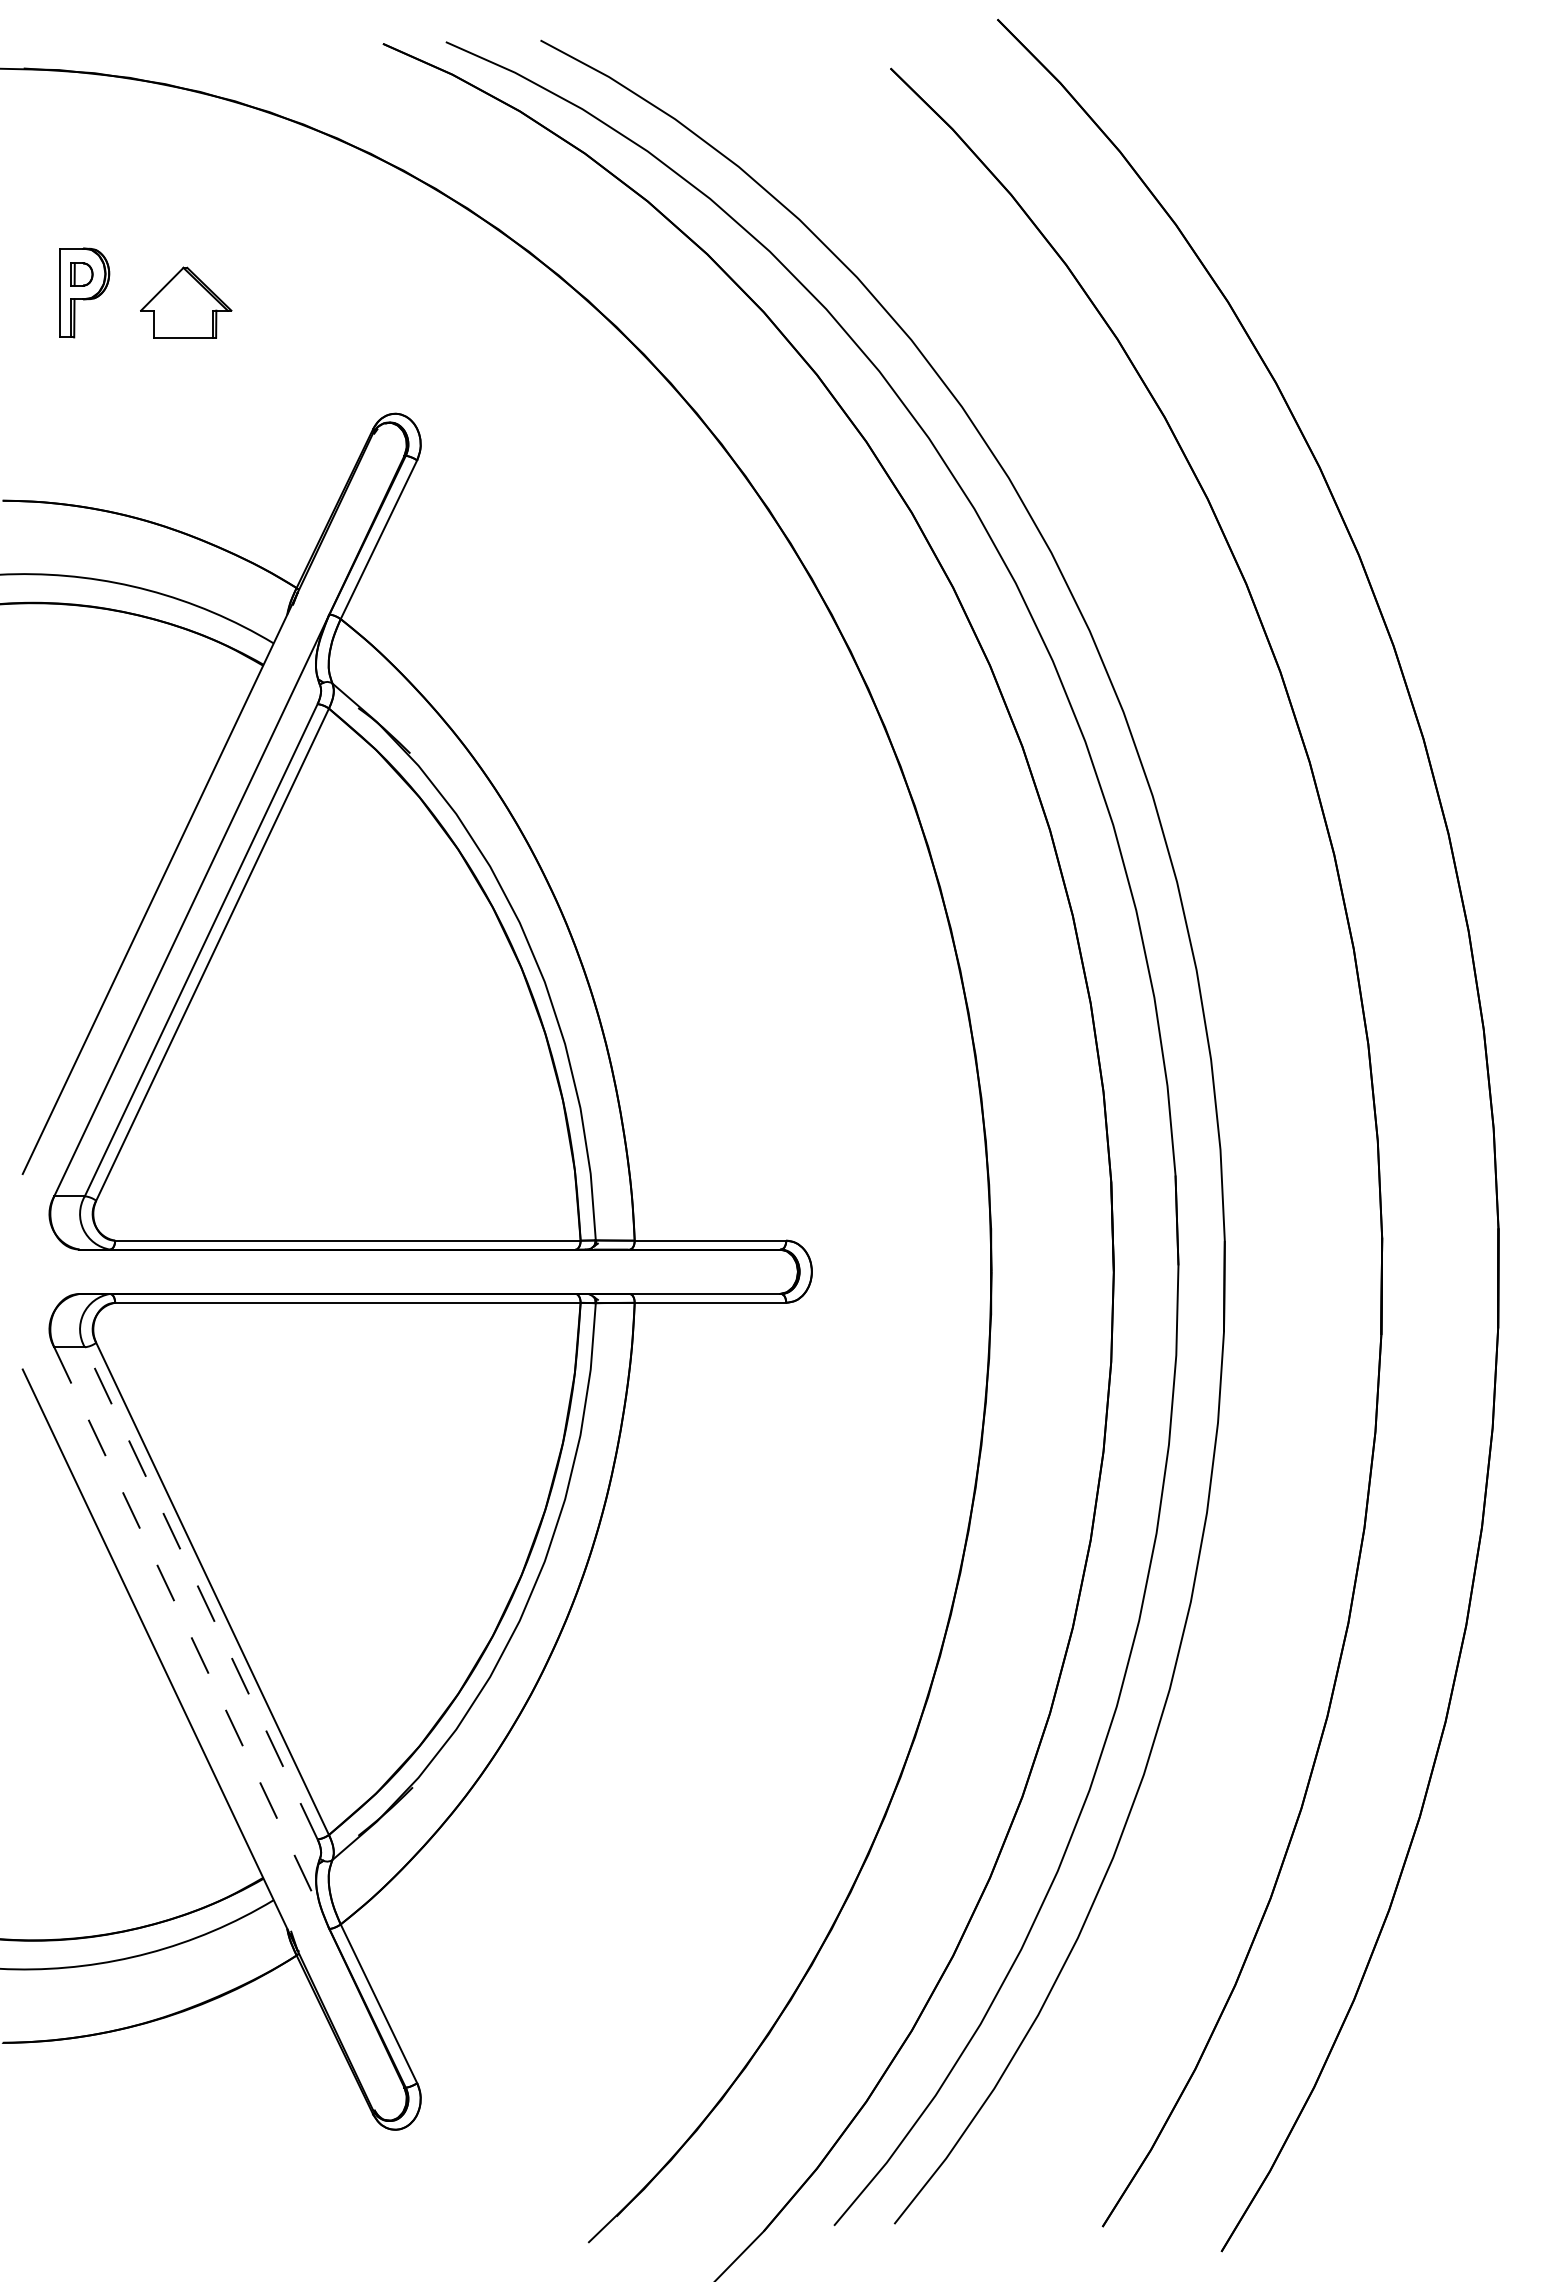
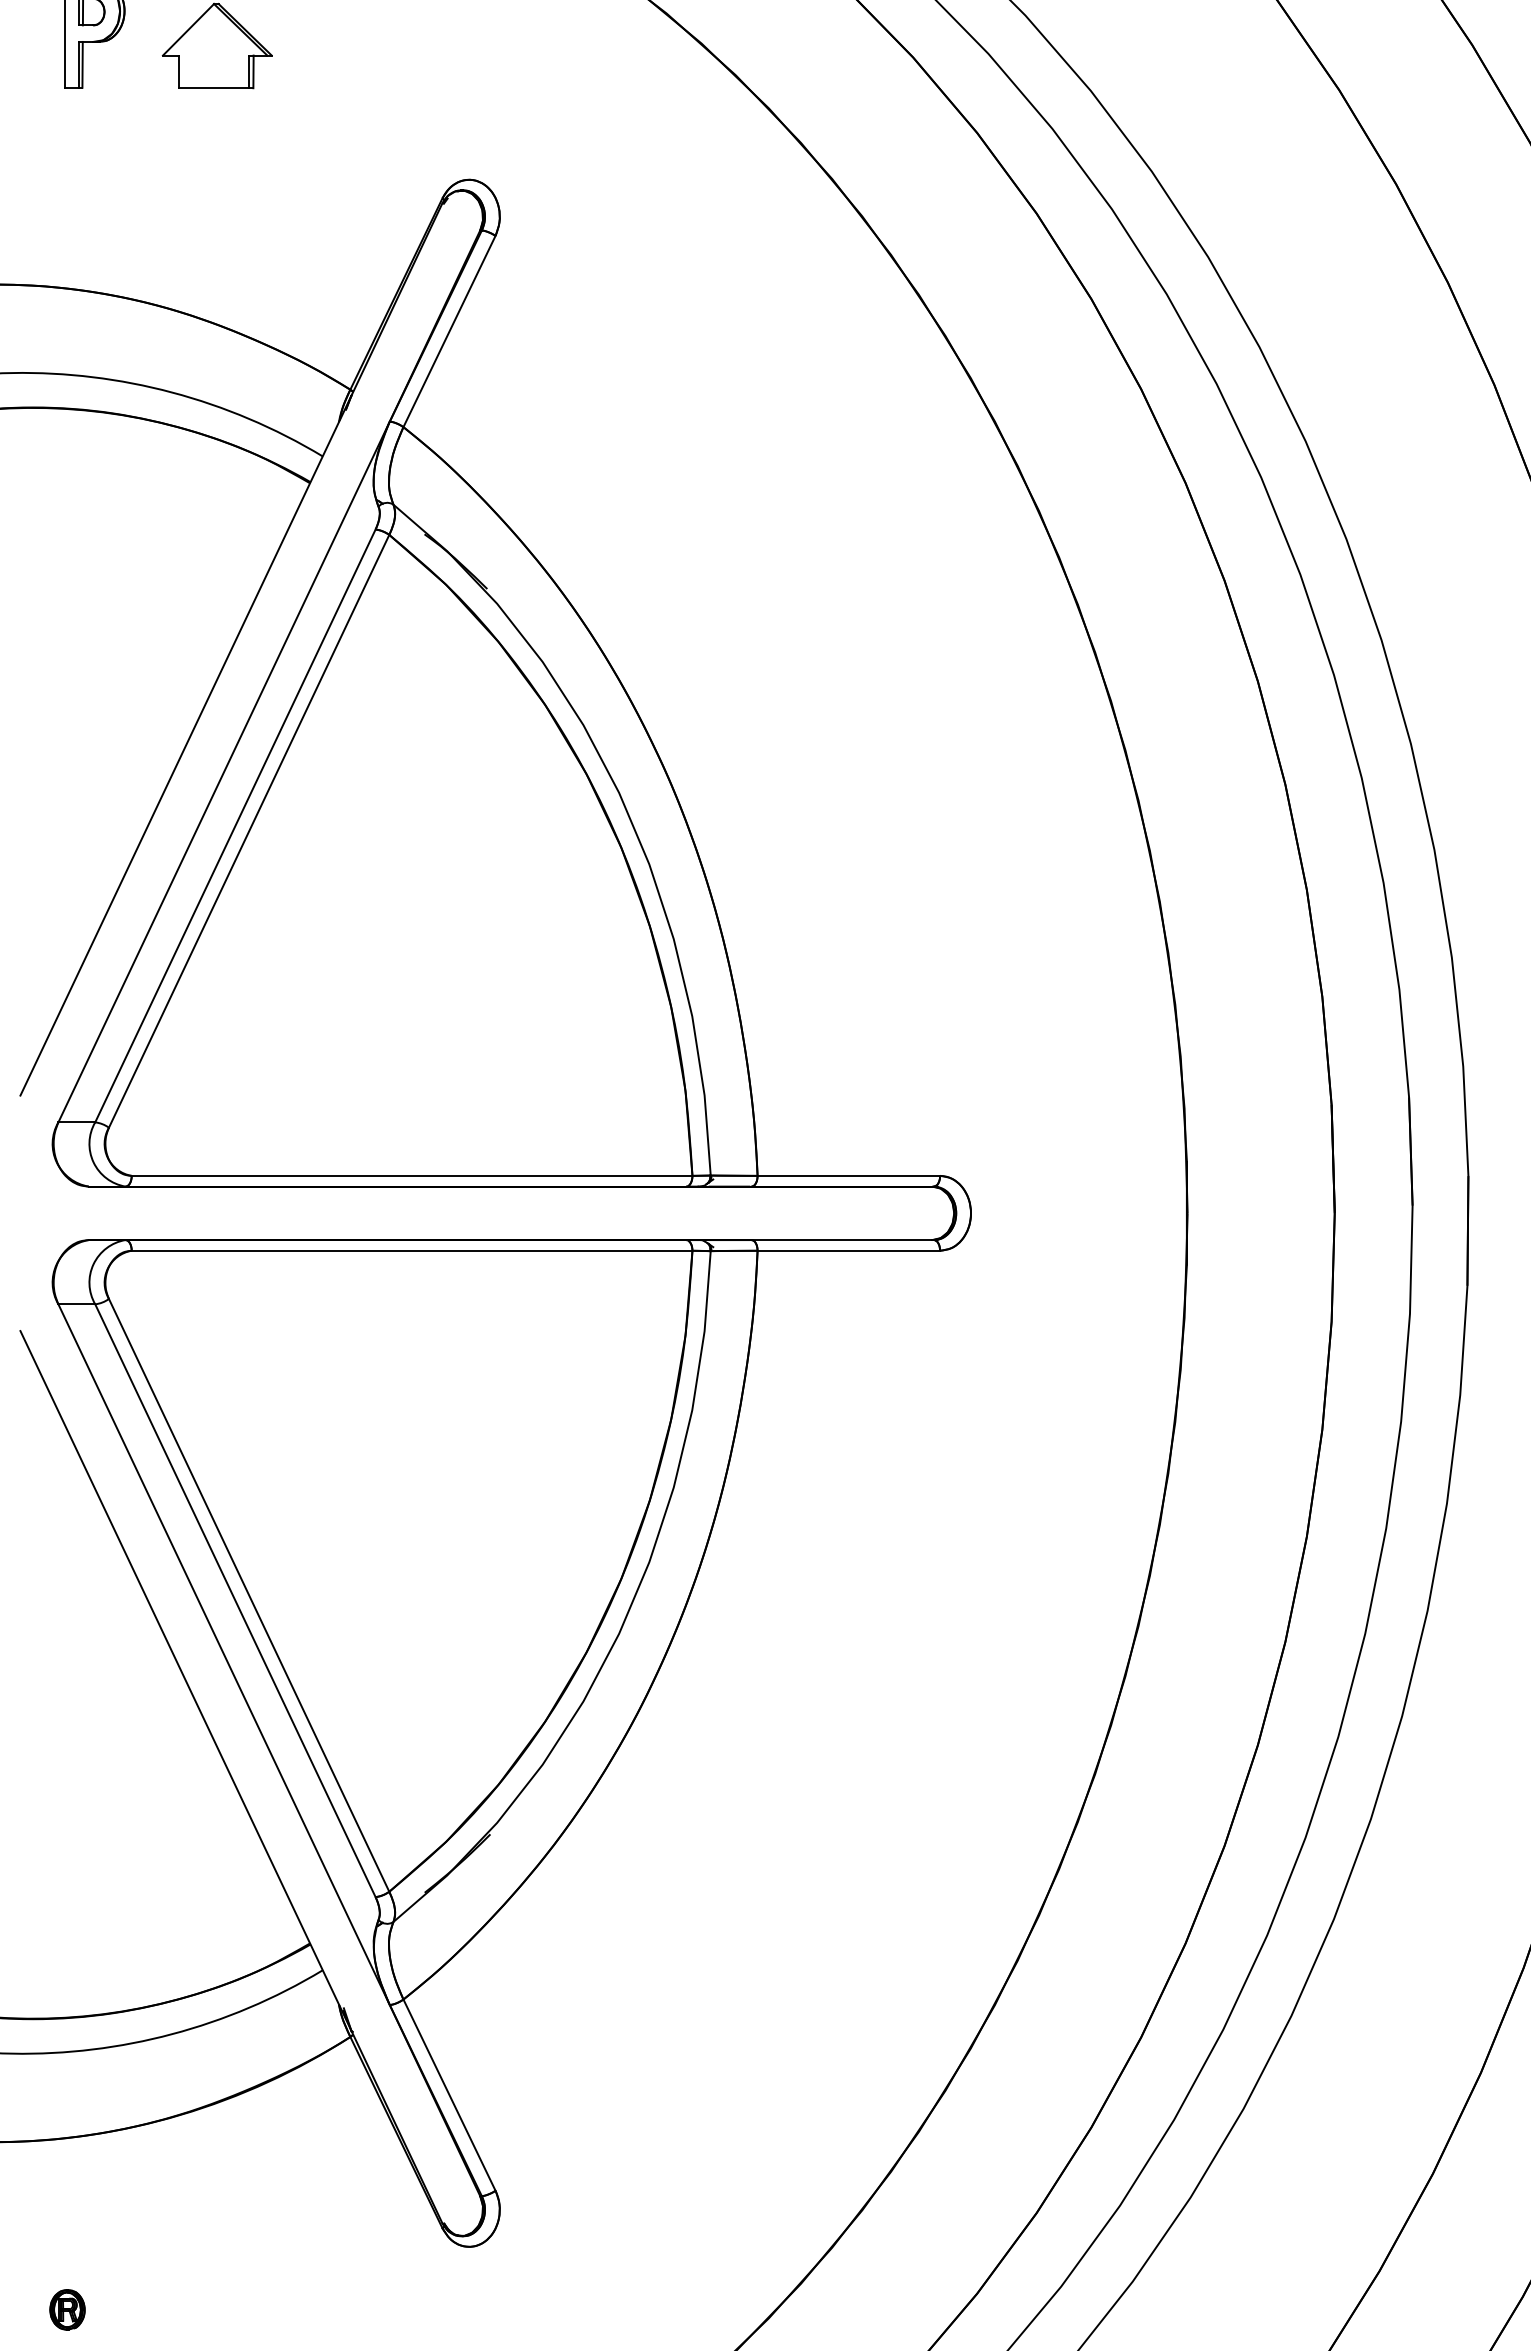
line: (201, 1592) -> (235, 1599), dashed -> solid
line: (191, 1638) -> (223, 1655), dashed -> solid
part: (61, 2181) -> (67, 2309), added

